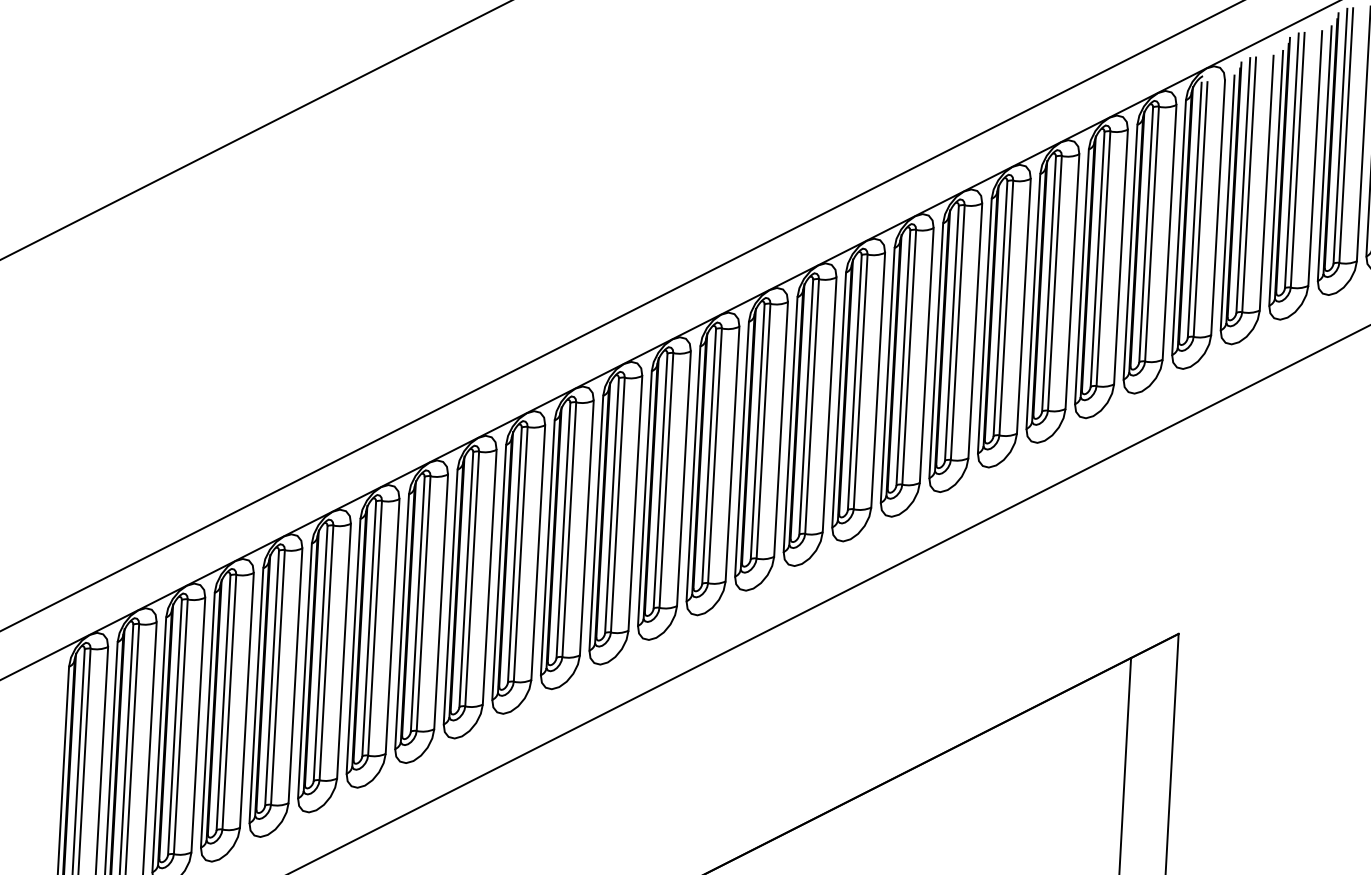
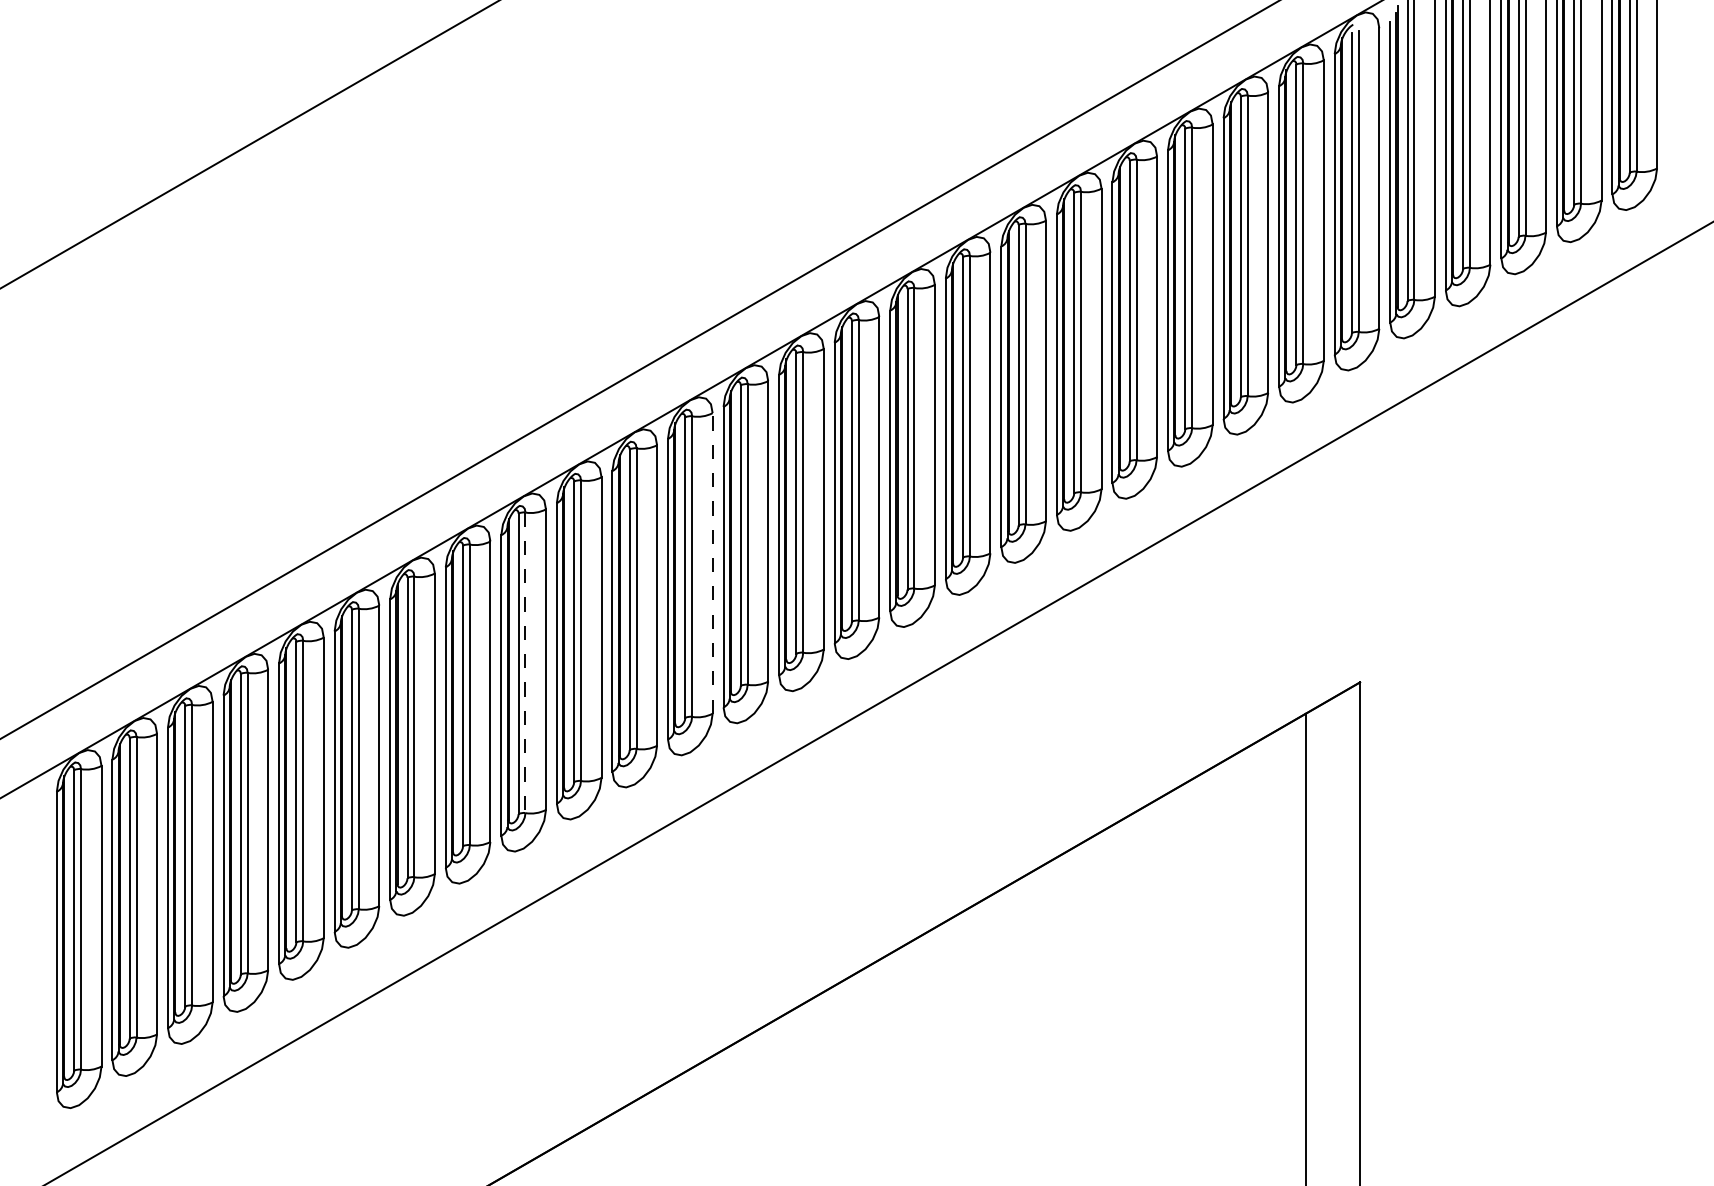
line: (635, 502) -> (712, 562), solid -> dashed
line: (472, 579) -> (525, 663), solid -> dashed

